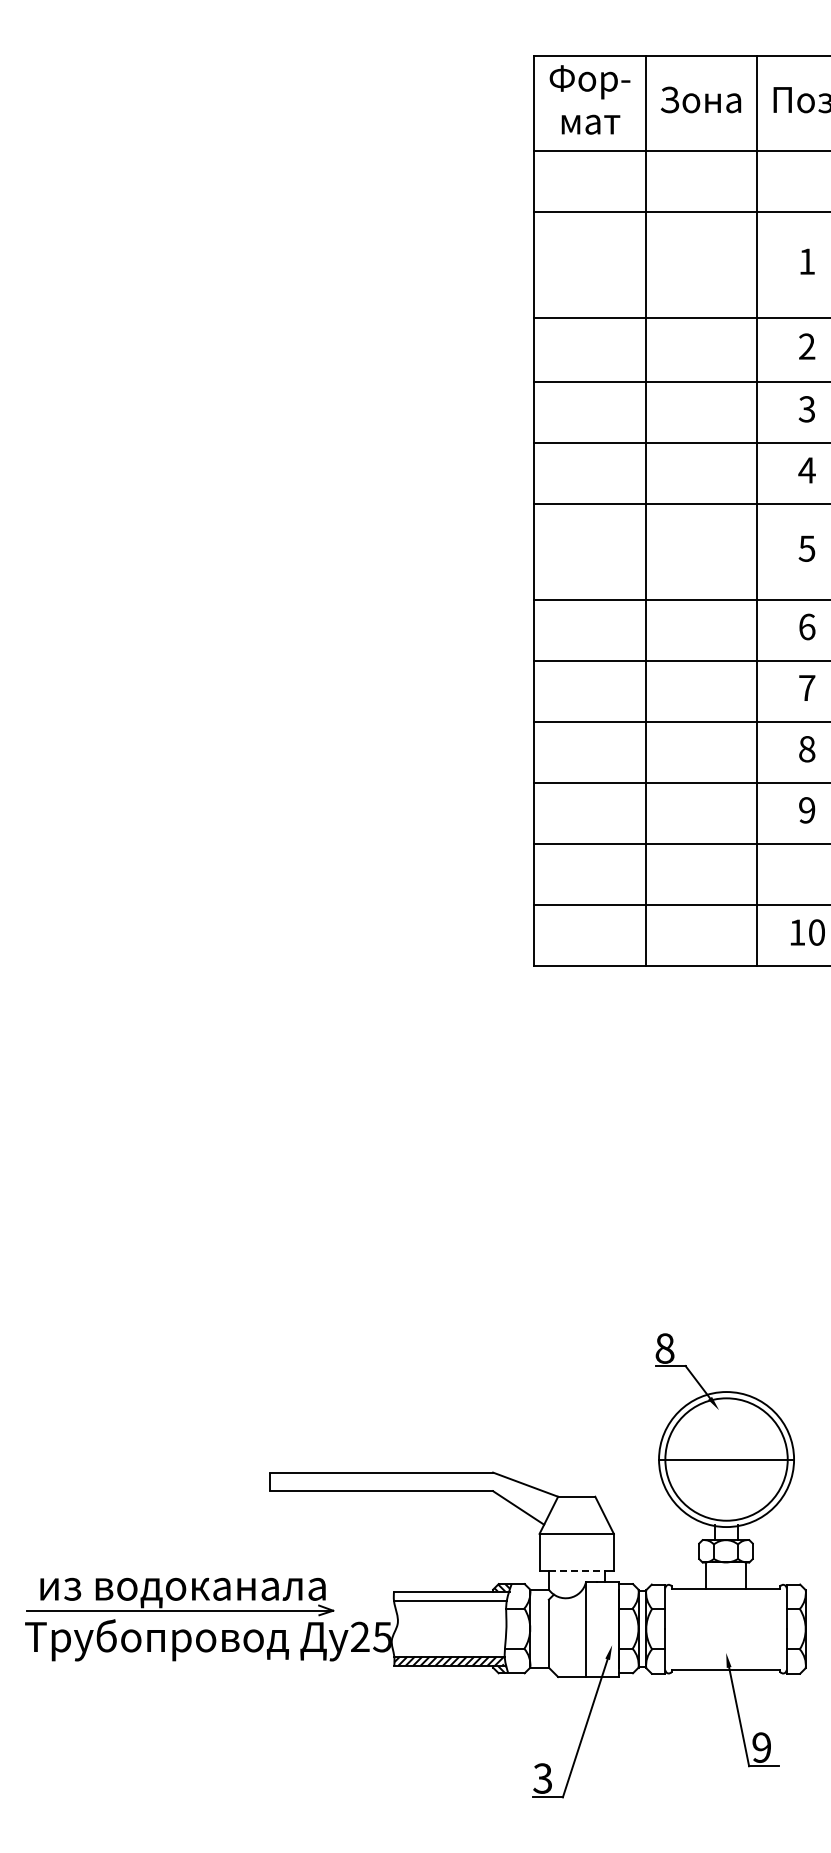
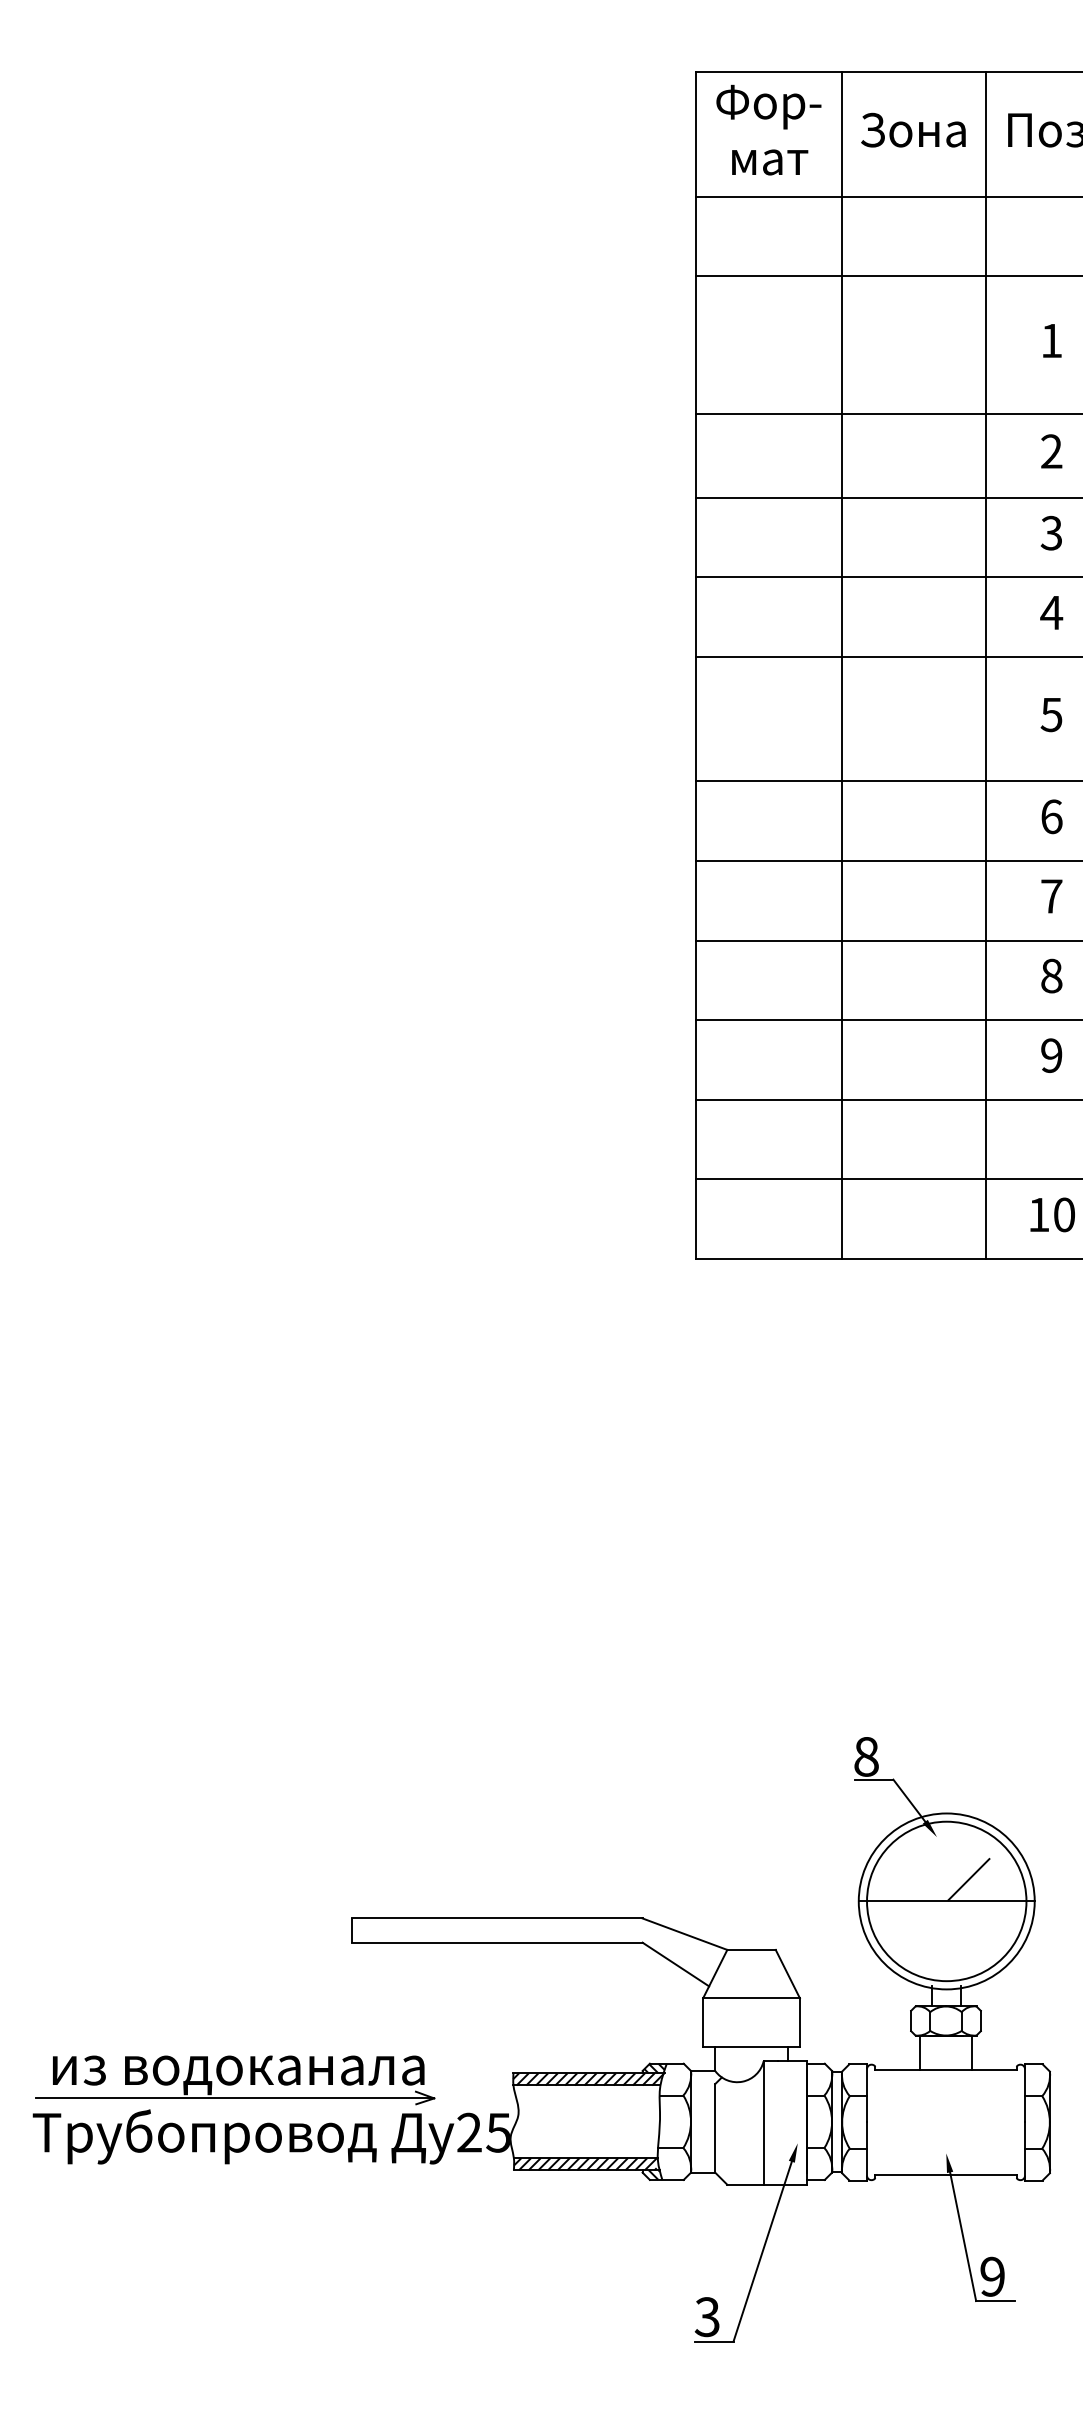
line: (743, 1442) -> (968, 1879), added
line: (576, 1571) -> (751, 2047), dashed -> solid
hatch: (451, 1595) -> (588, 2078), added

